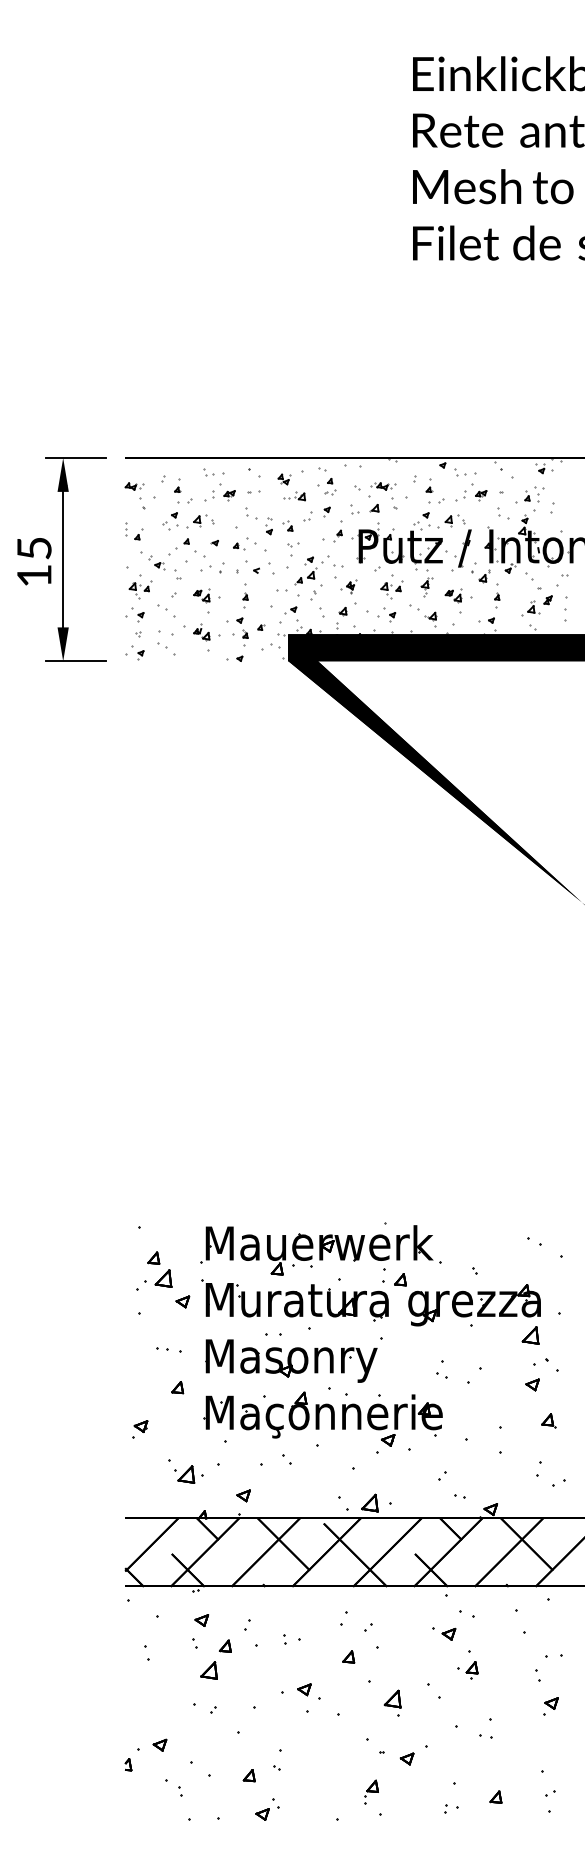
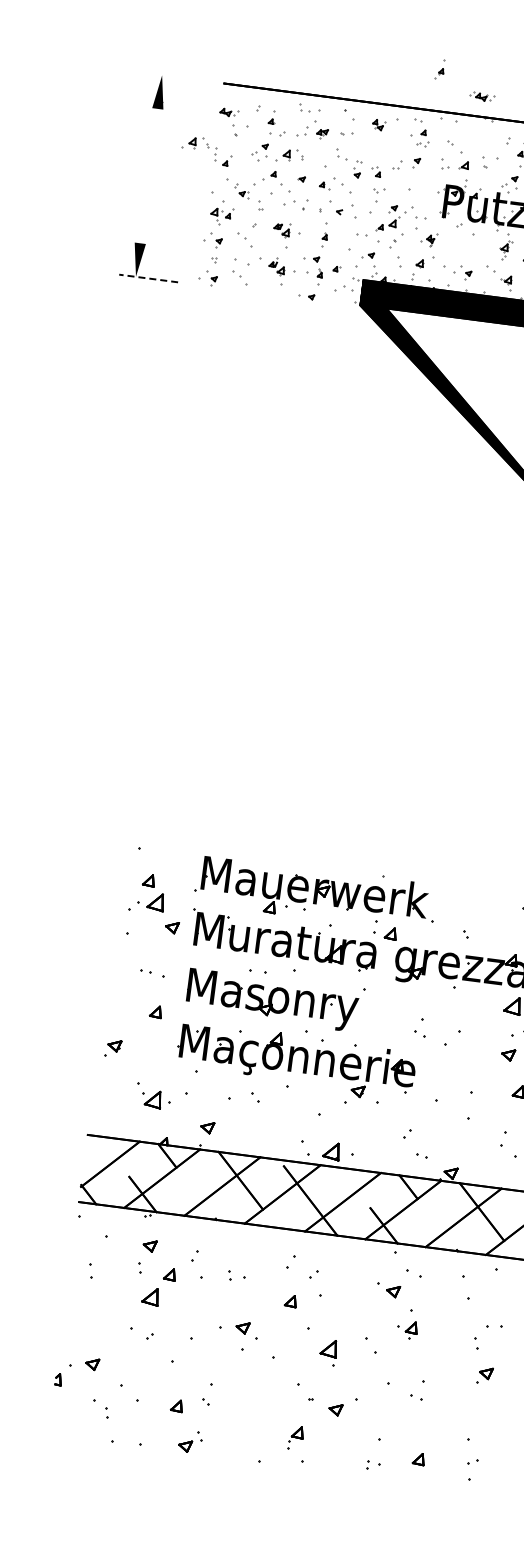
line: (75, 458) -> (174, 77), removed
part: (383, 486) -> (482, 97), moved
part: (294, 496) -> (386, 143), removed
part: (105, 521) -> (195, 143), added
part: (337, 531) -> (439, 69), moved
part: (34, 561) -> (120, 174), removed
line: (63, 562) -> (149, 178), removed
part: (391, 589) -> (470, 247), removed
line: (75, 661) -> (148, 278), solid -> dashed

